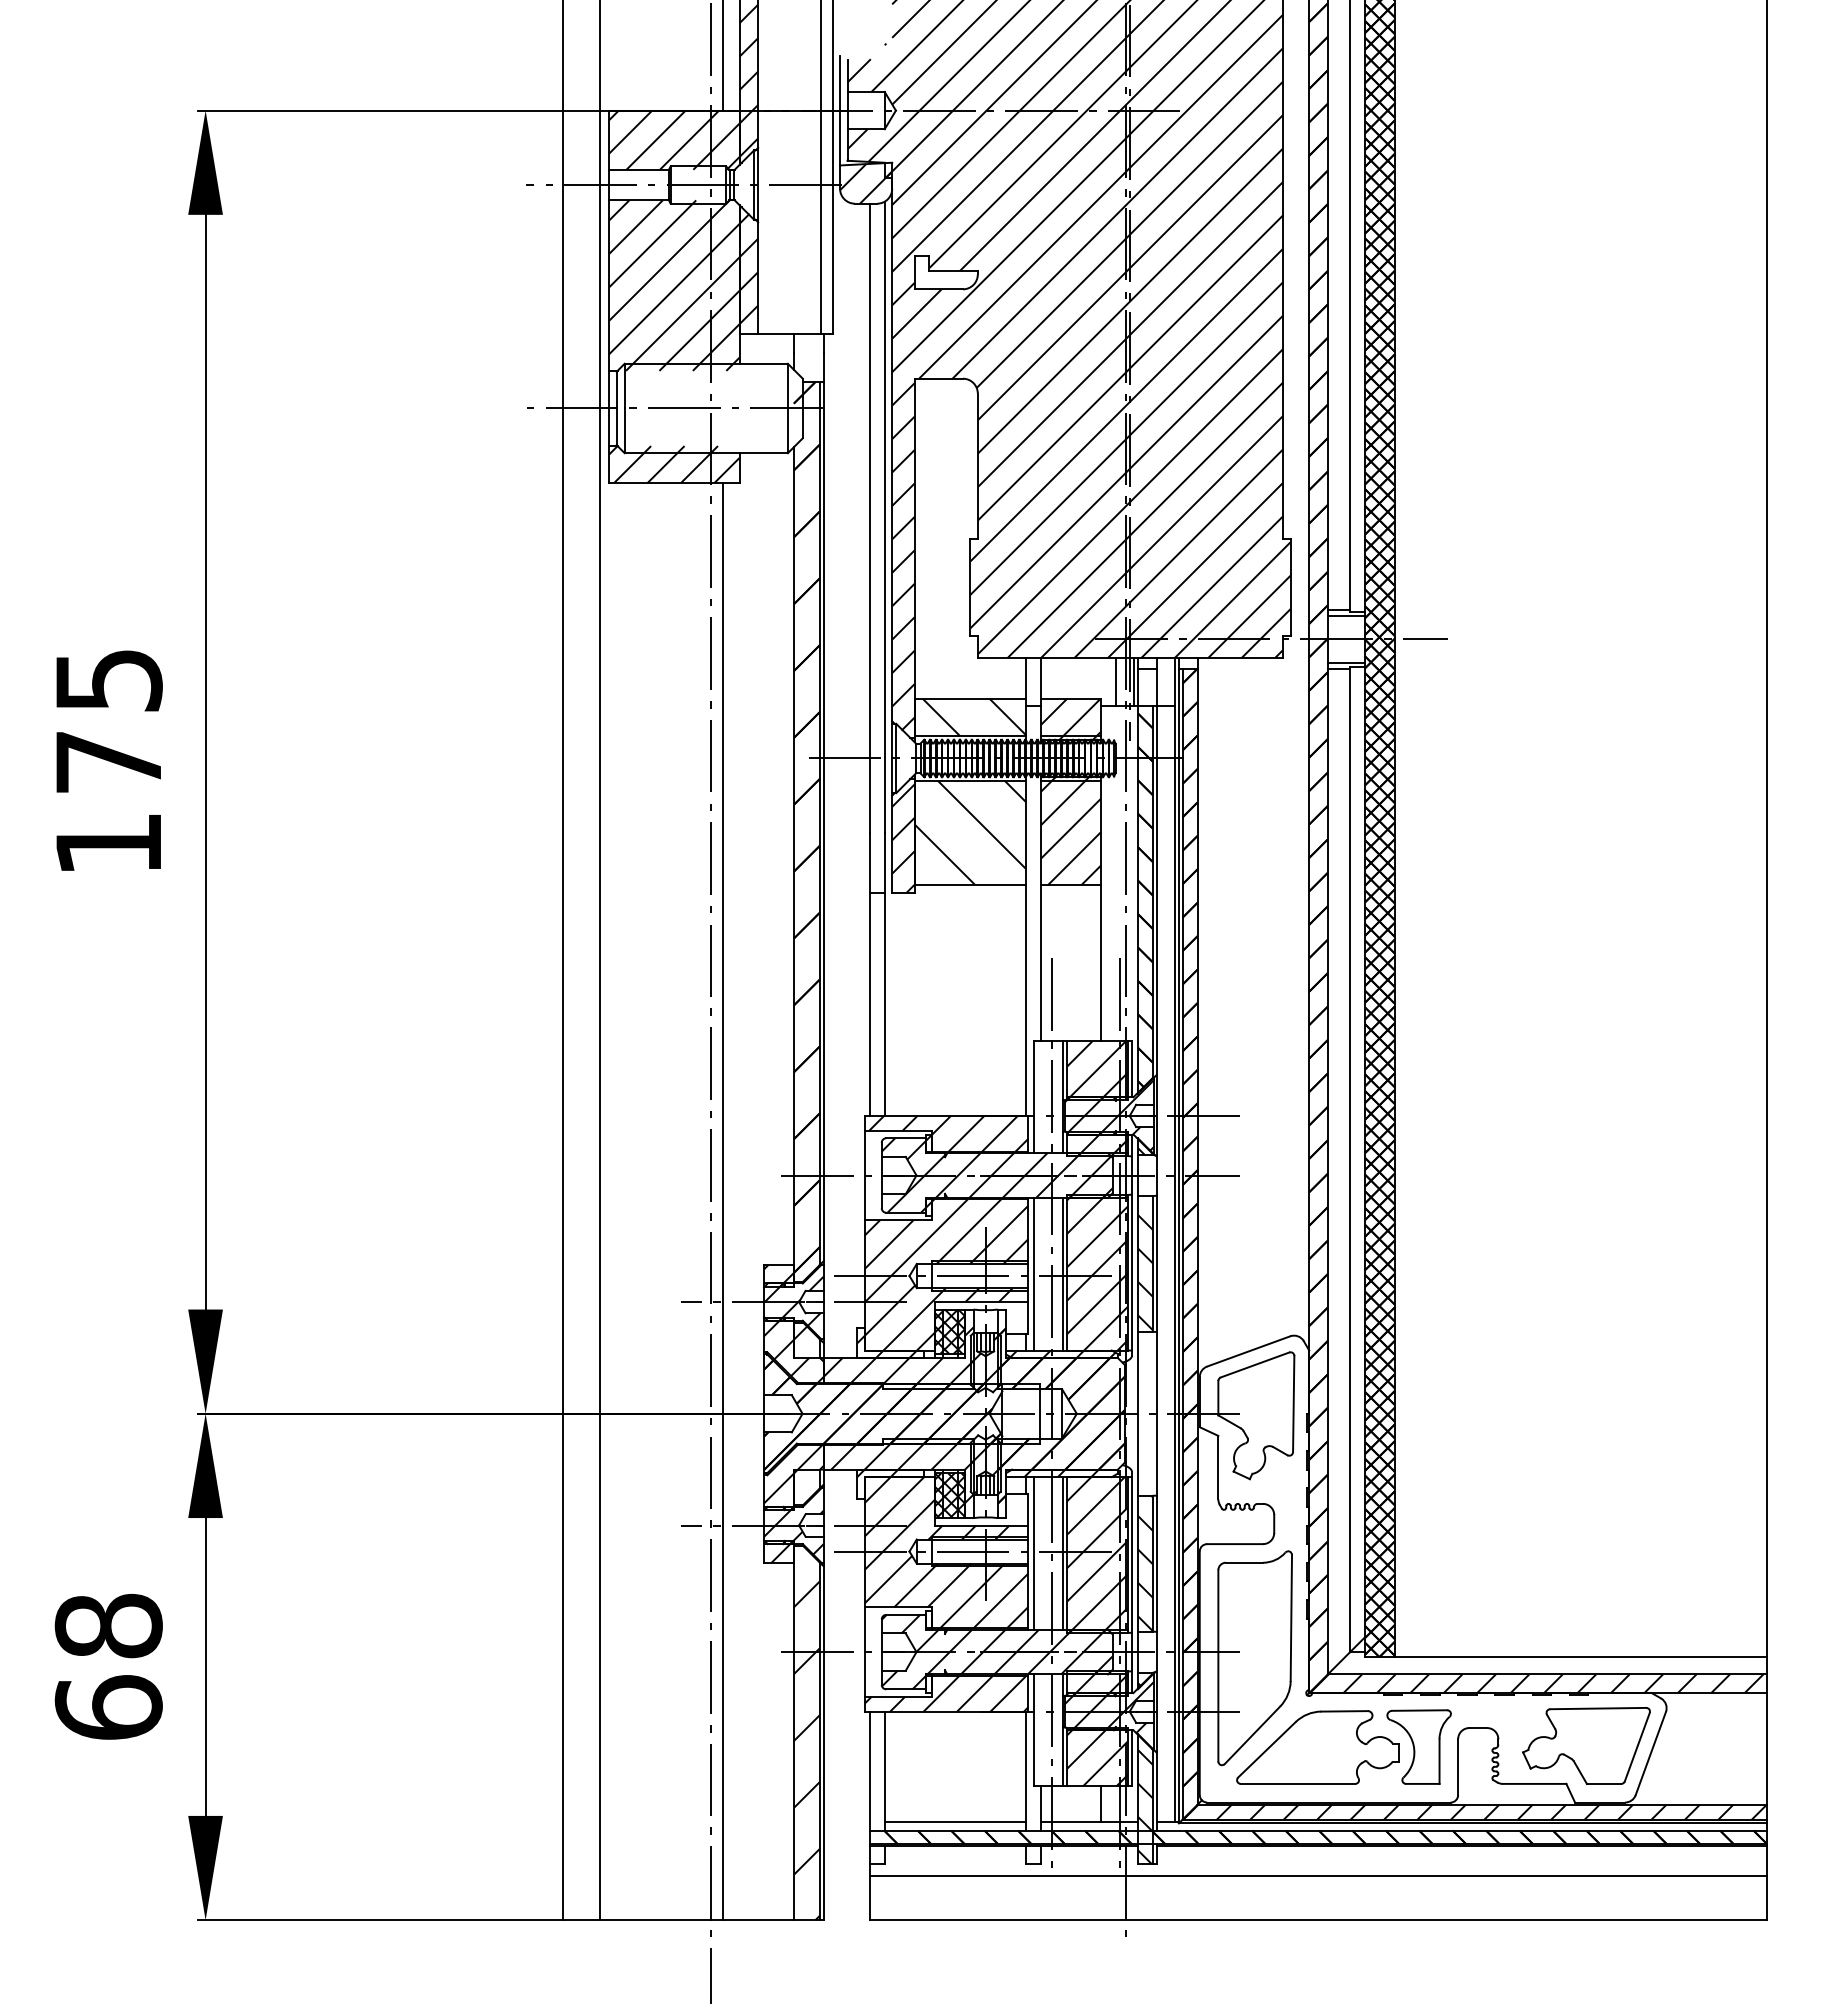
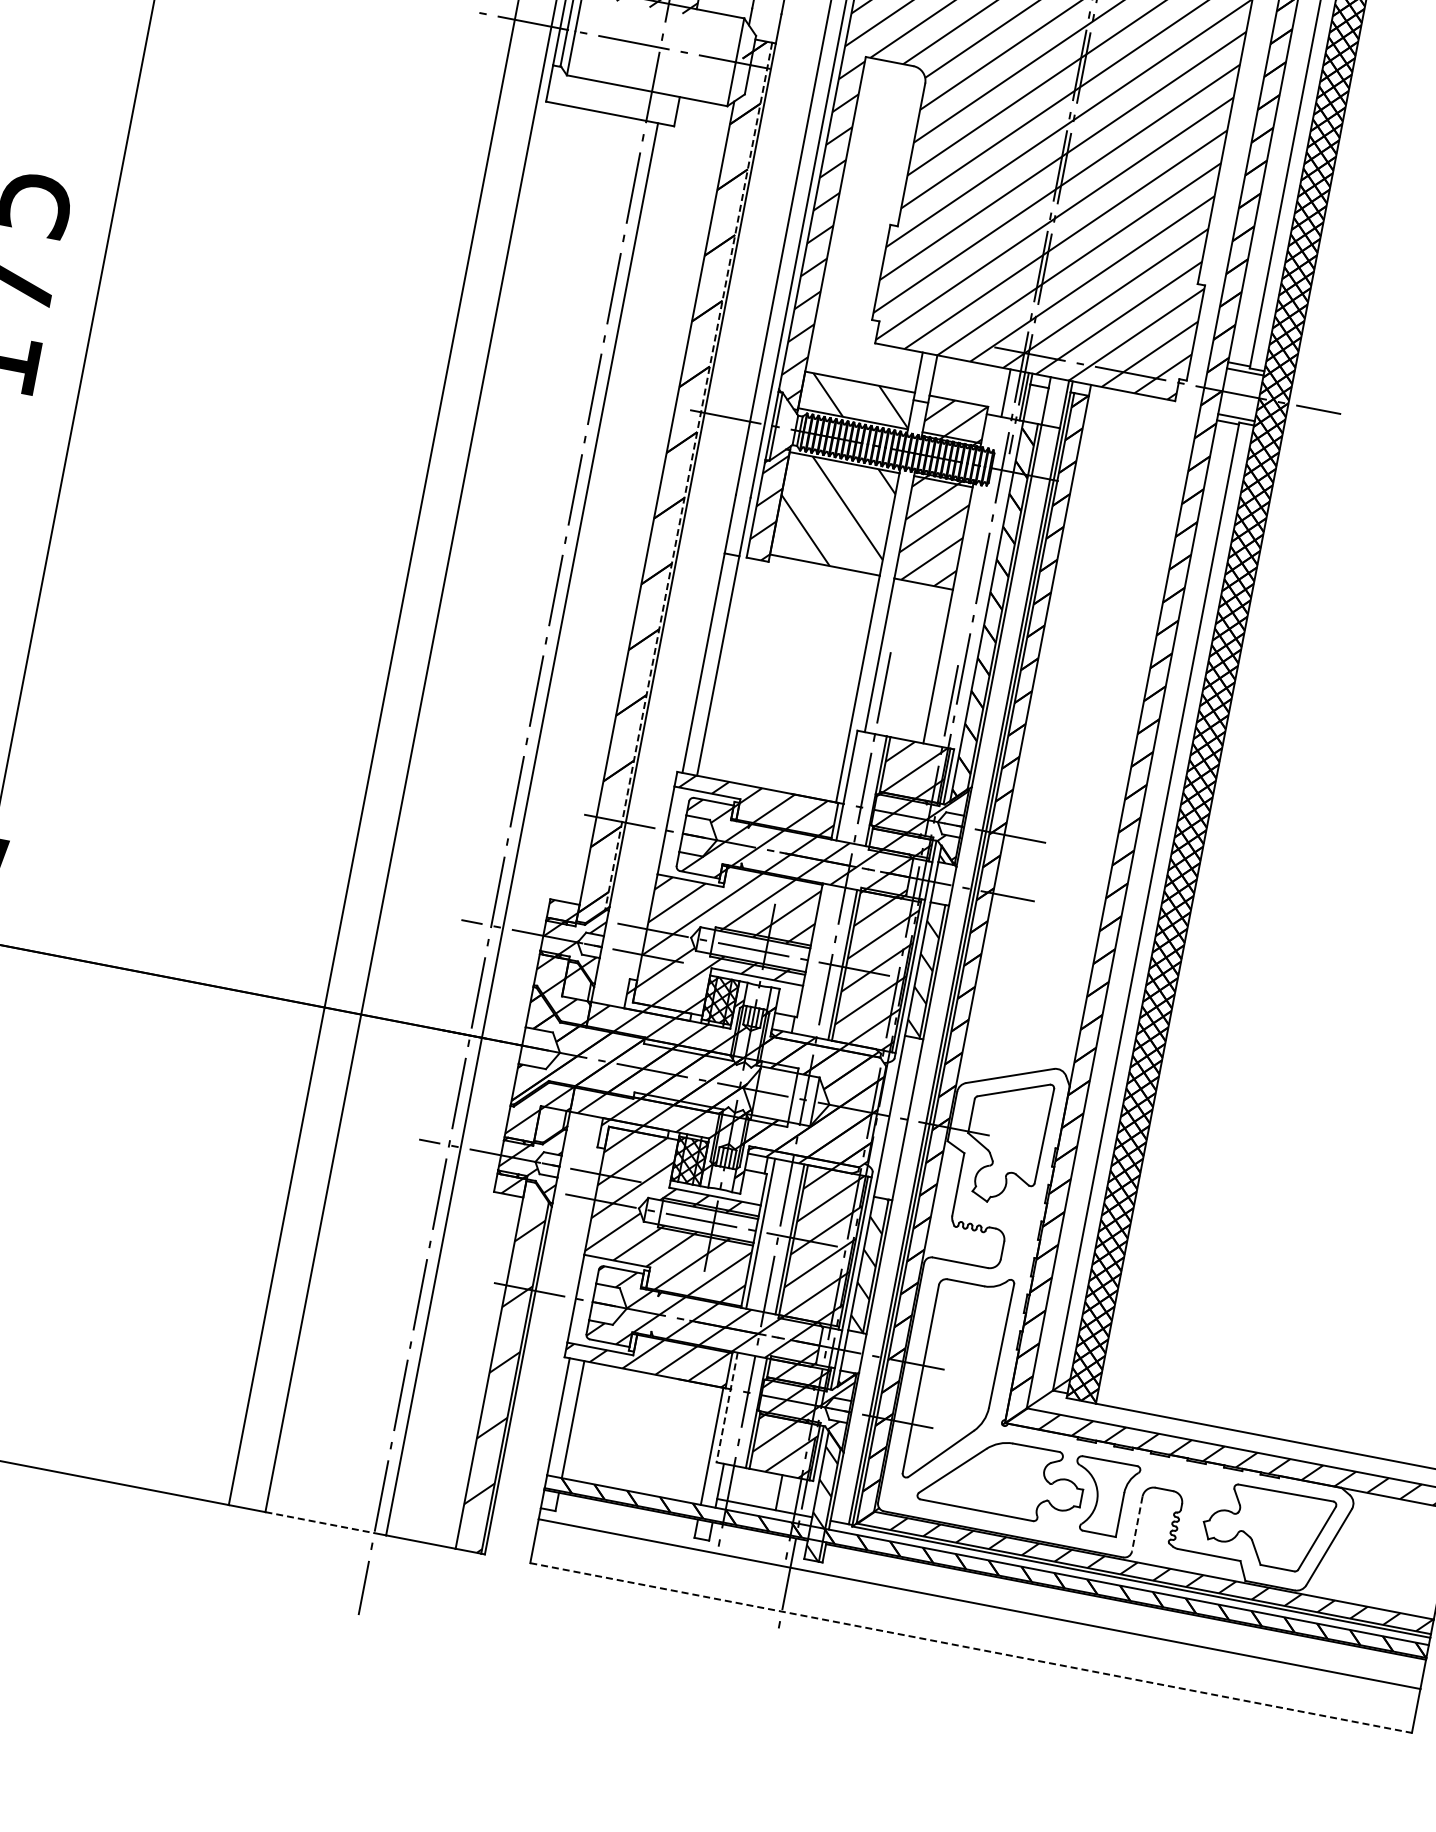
hatch: (674, 464) -> (613, 95), removed
line: (819, 824) -> (688, 477), solid -> dashed
line: (1033, 1273) -> (813, 958), removed
line: (1033, 1730) -> (726, 1407), solid -> dashed
line: (1458, 1767) -> (1137, 1524), solid -> dashed
line: (955, 1821) -> (633, 1482), removed
line: (656, 1920) -> (320, 1523), solid -> dashed
line: (1318, 1920) -> (971, 1648), solid -> dashed

